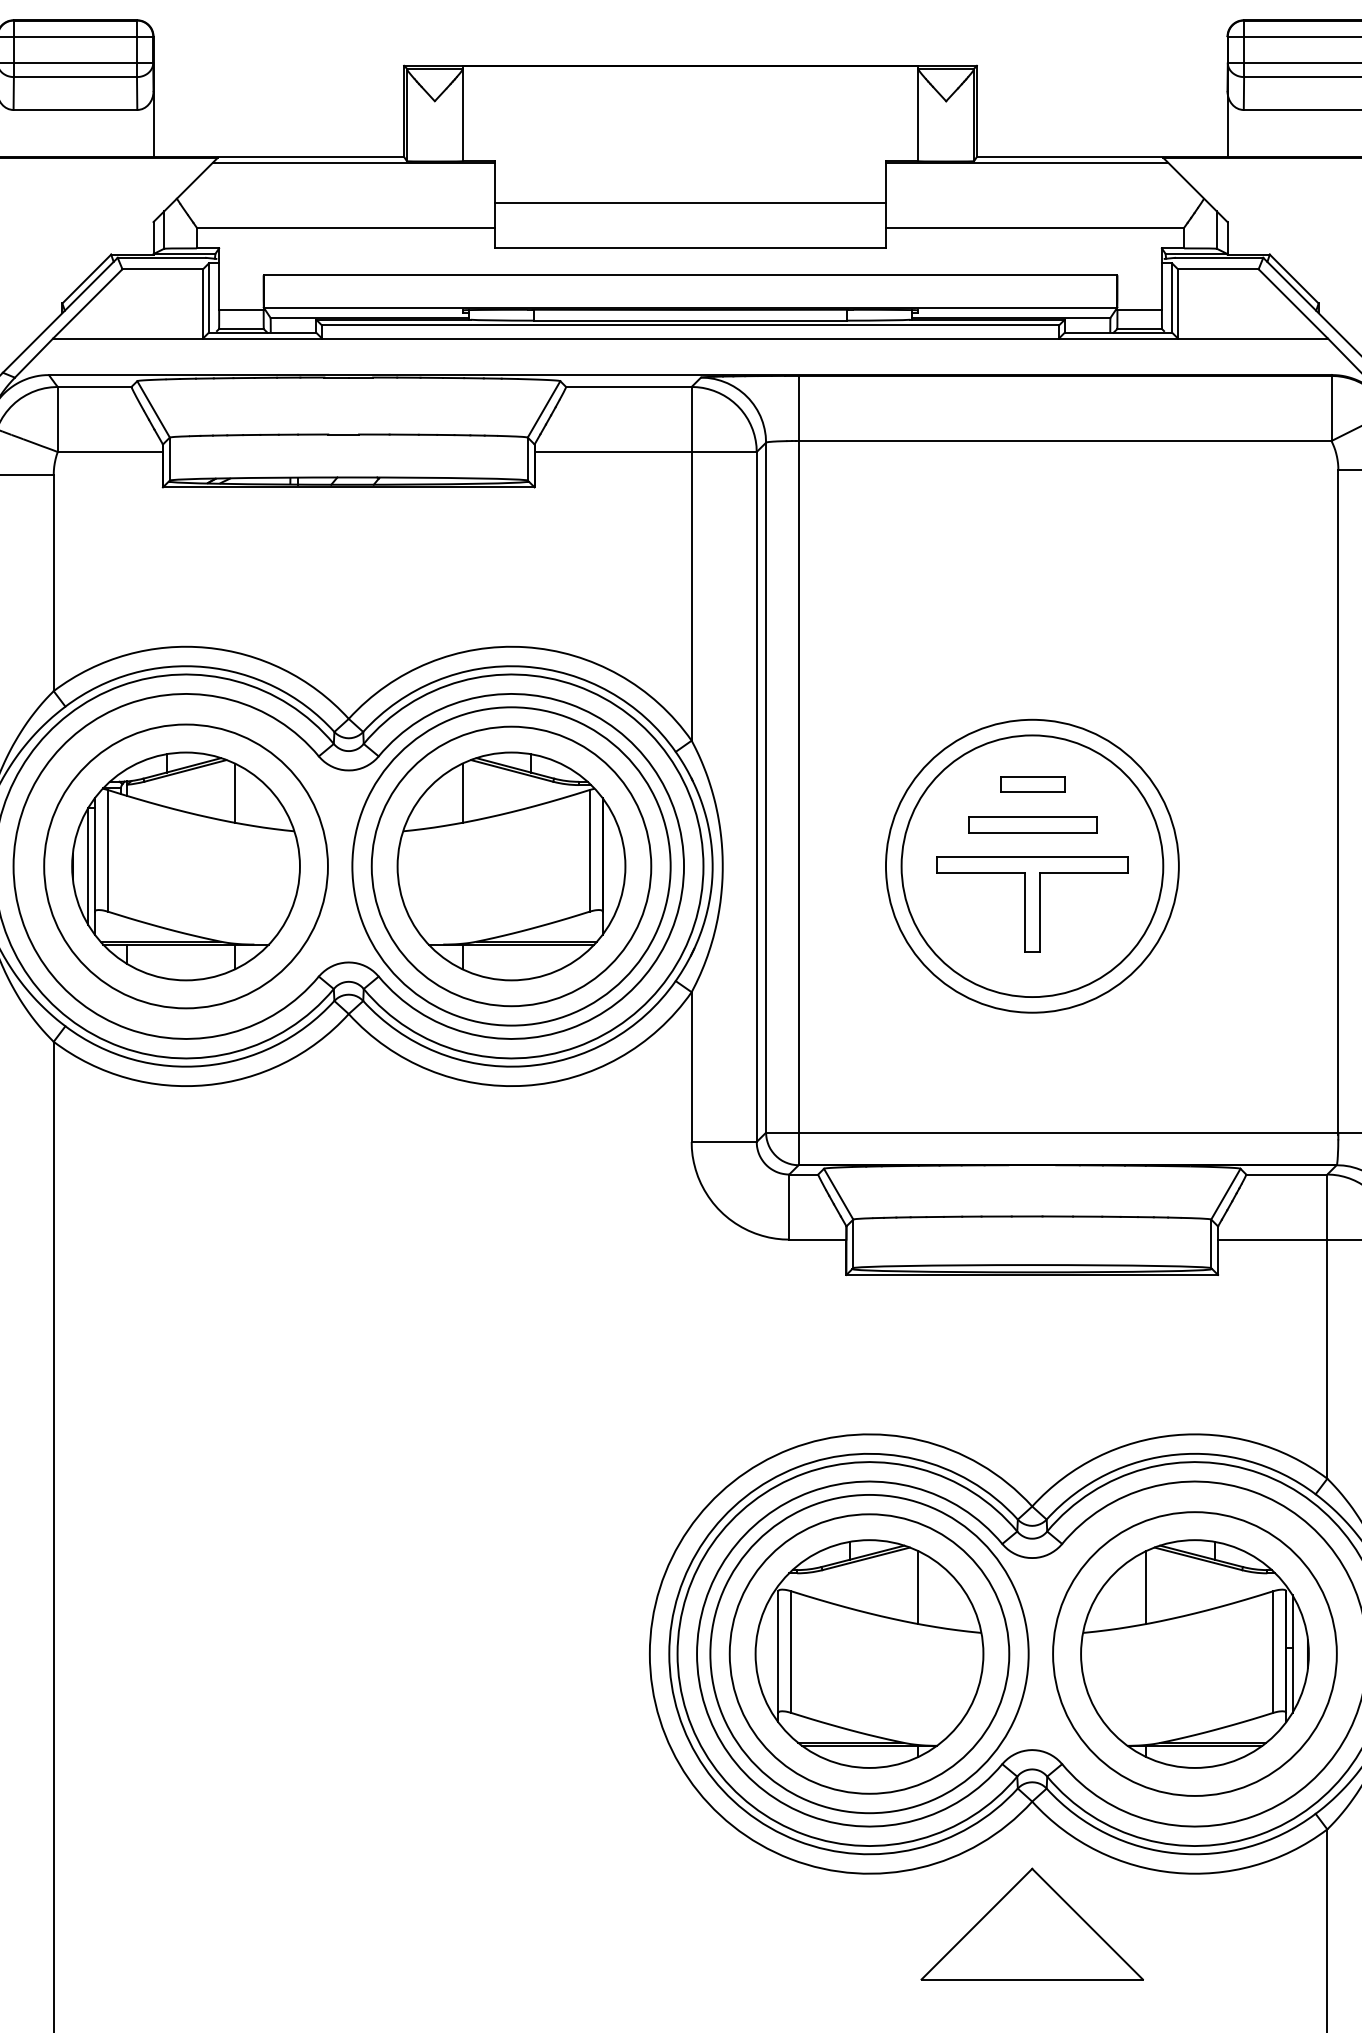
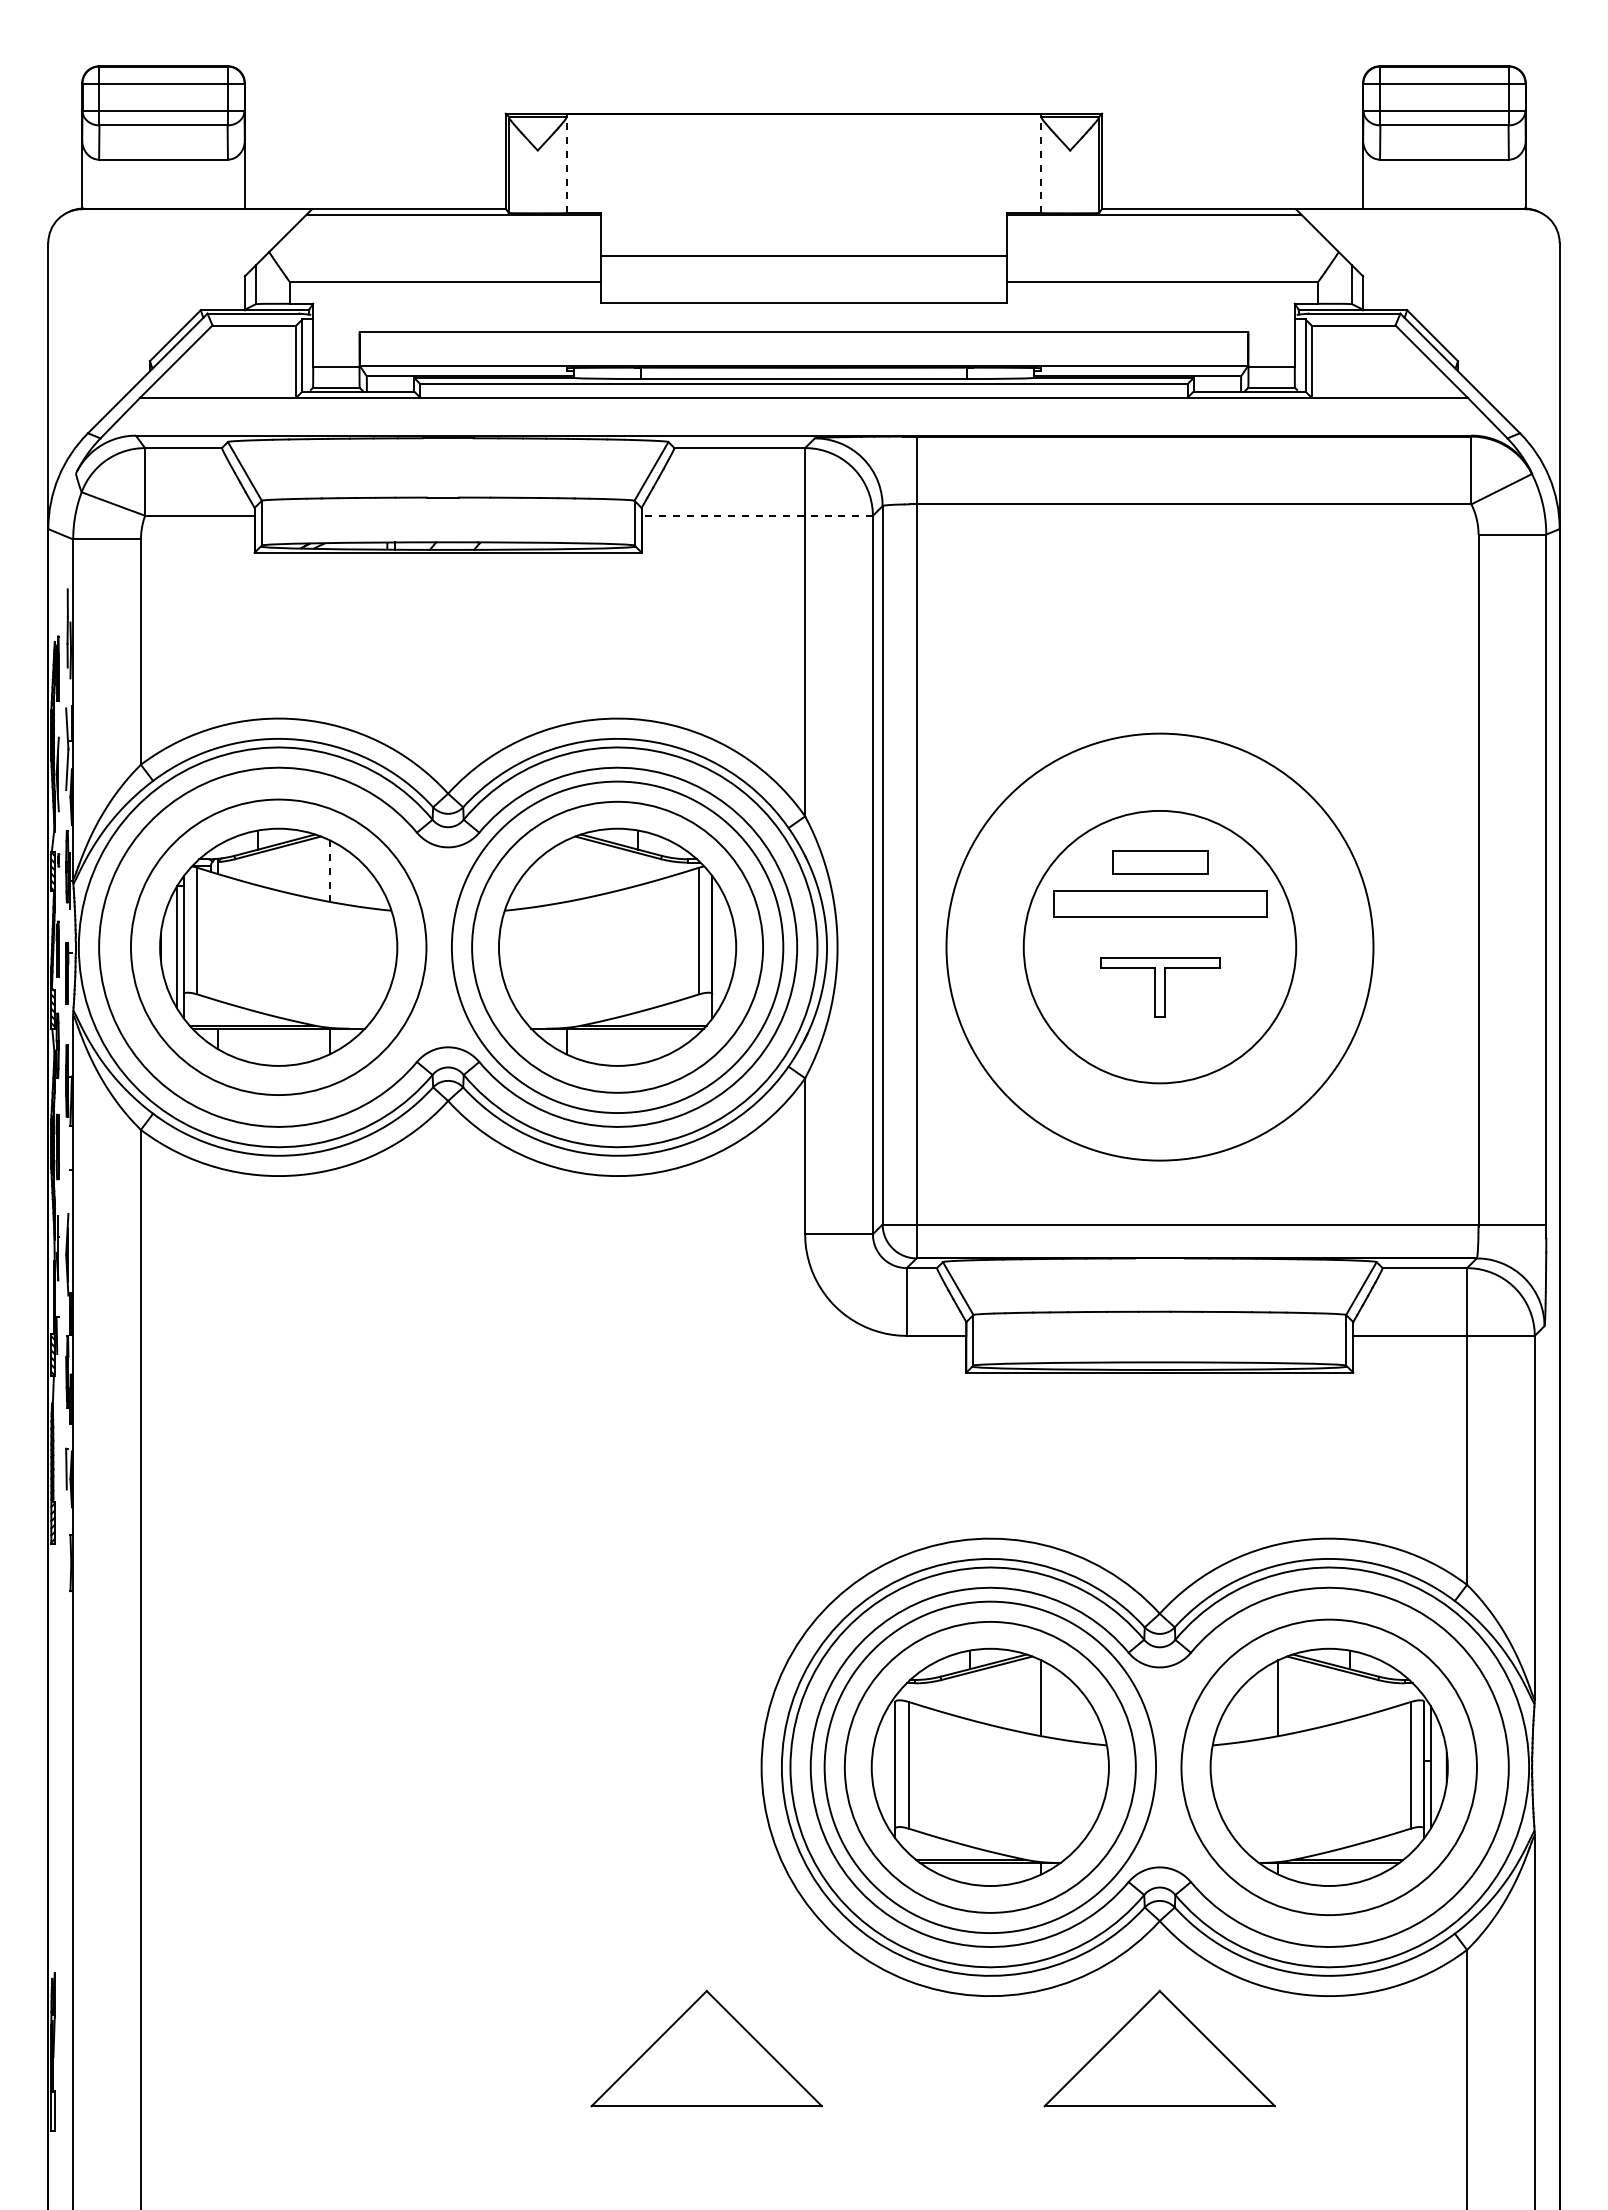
line: (462, 113) -> (566, 163), solid -> dashed
line: (918, 113) -> (1041, 163), solid -> dashed
line: (645, 451) -> (757, 515), solid -> dashed
part: (1032, 784) -> (1160, 861), size x1.4
line: (462, 792) -> (566, 870), removed
line: (234, 793) -> (329, 871), solid -> dashed
part: (1032, 824) -> (1160, 903), size x1.6
circle: (1031, 865) -> (1159, 946), size x1.4
part: (1032, 905) -> (1160, 987), size x0.6
part: (596, 1924) -> (706, 2048), added

